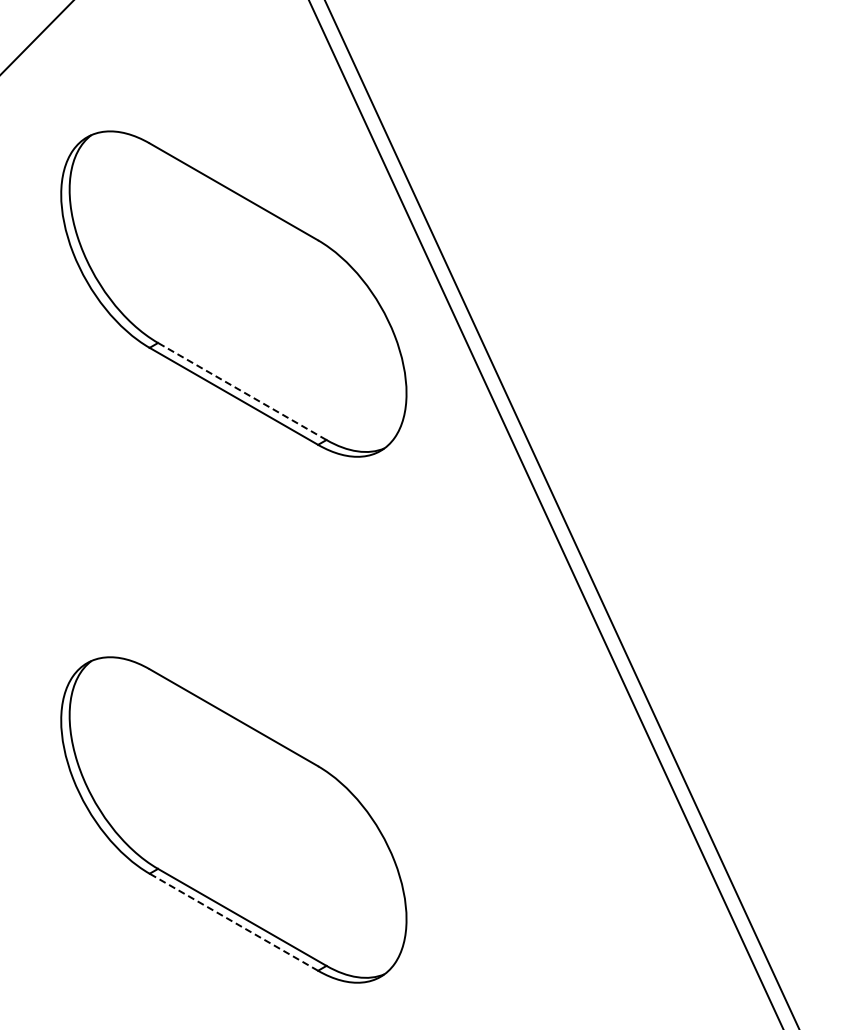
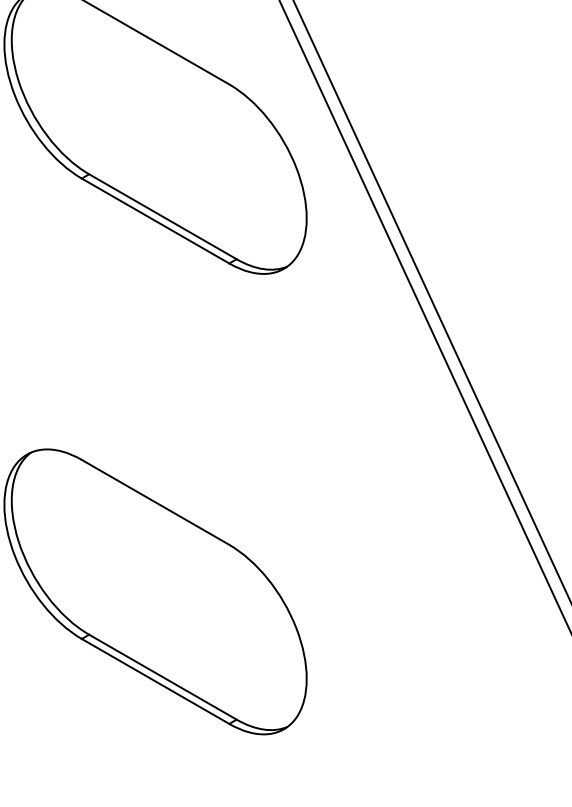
line: (241, 391) -> (162, 216), dashed -> solid
line: (233, 922) -> (155, 681), dashed -> solid

